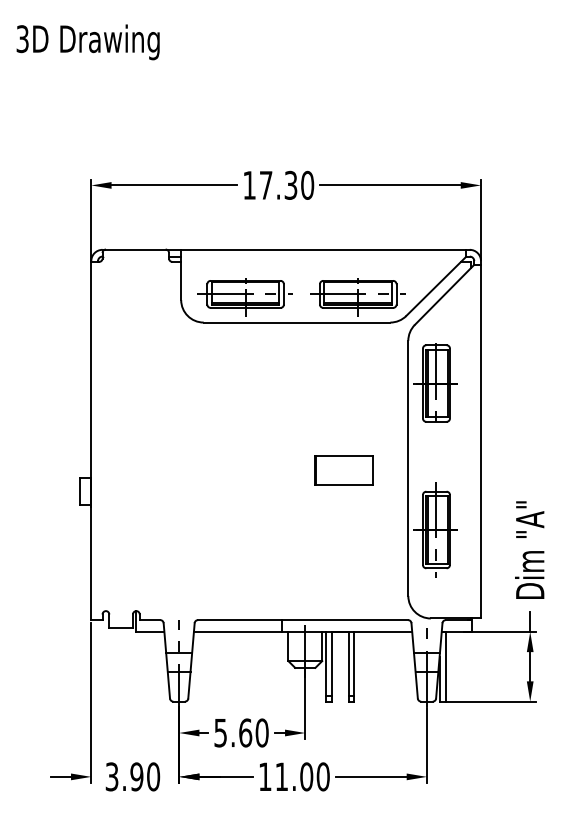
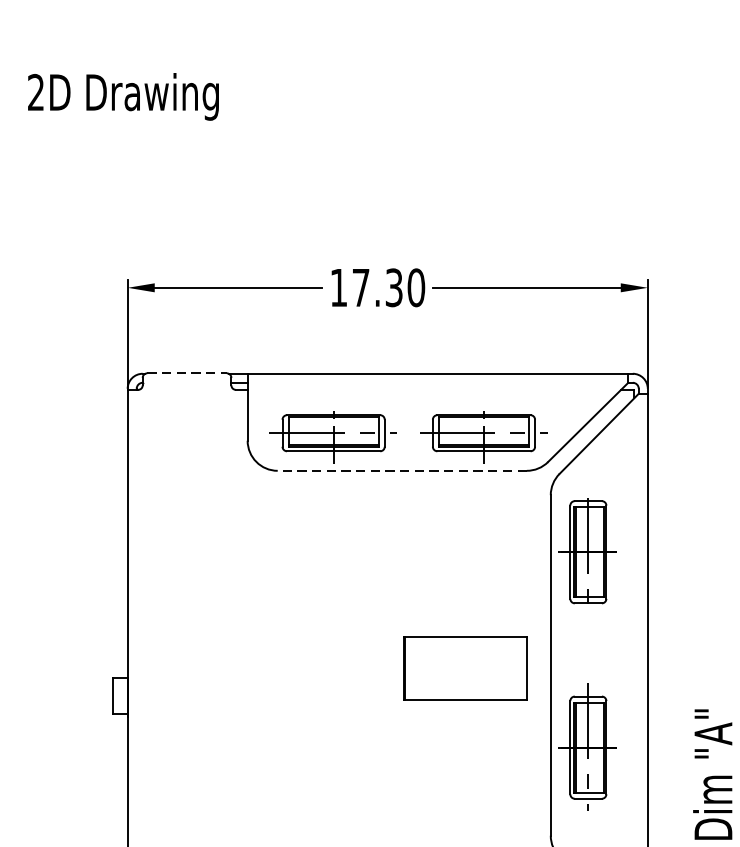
text: (22, 39) -> (35, 93), 3D -> 2D
line: (135, 249) -> (186, 373), solid -> dashed
line: (296, 322) -> (401, 470), solid -> dashed
part: (343, 470) -> (464, 668), size x1.6

